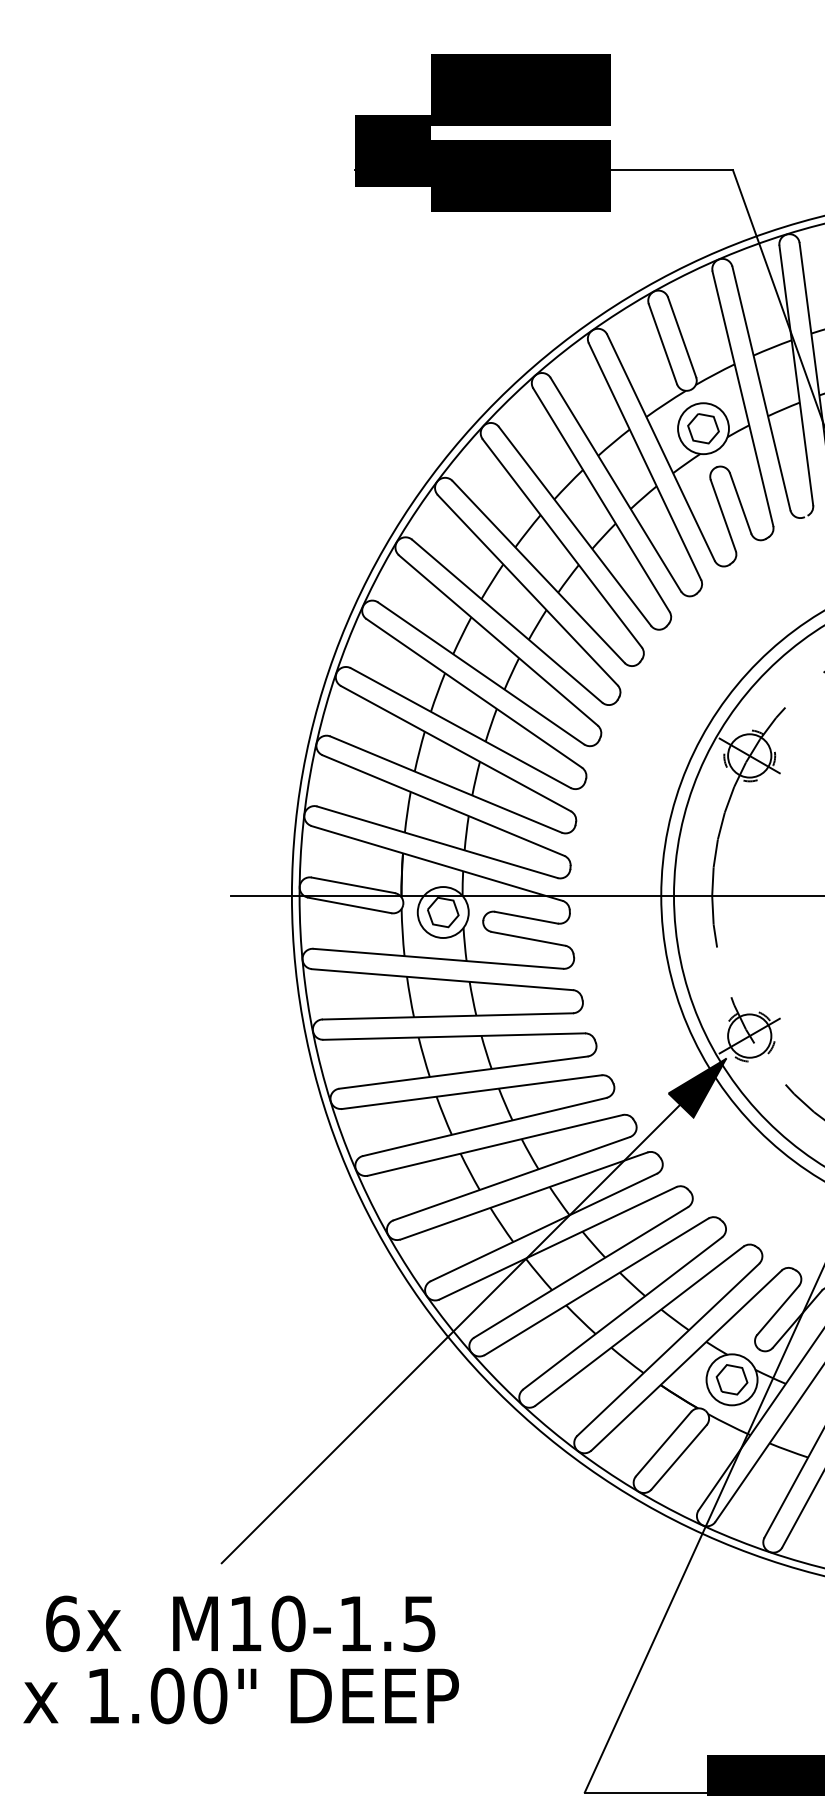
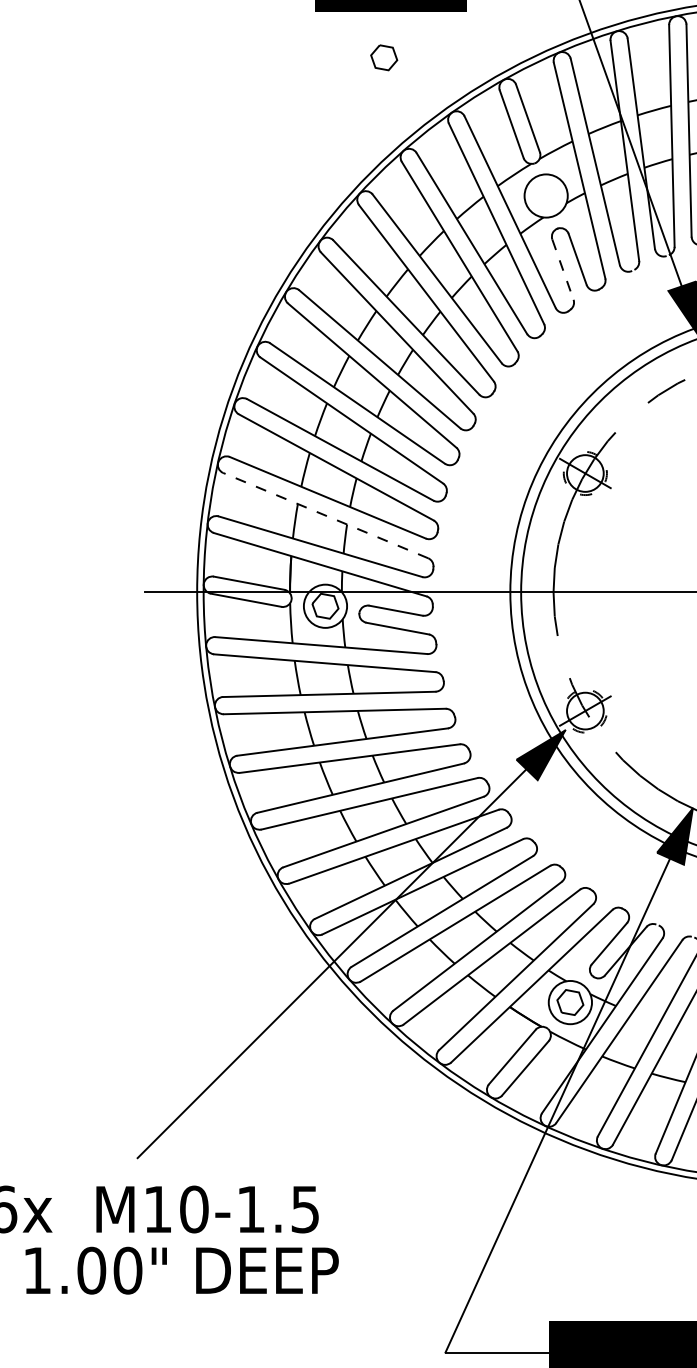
part: (703, 428) -> (384, 57), moved
line: (723, 515) -> (563, 269), solid -> dashed
line: (443, 805) -> (325, 515), solid -> dashed

